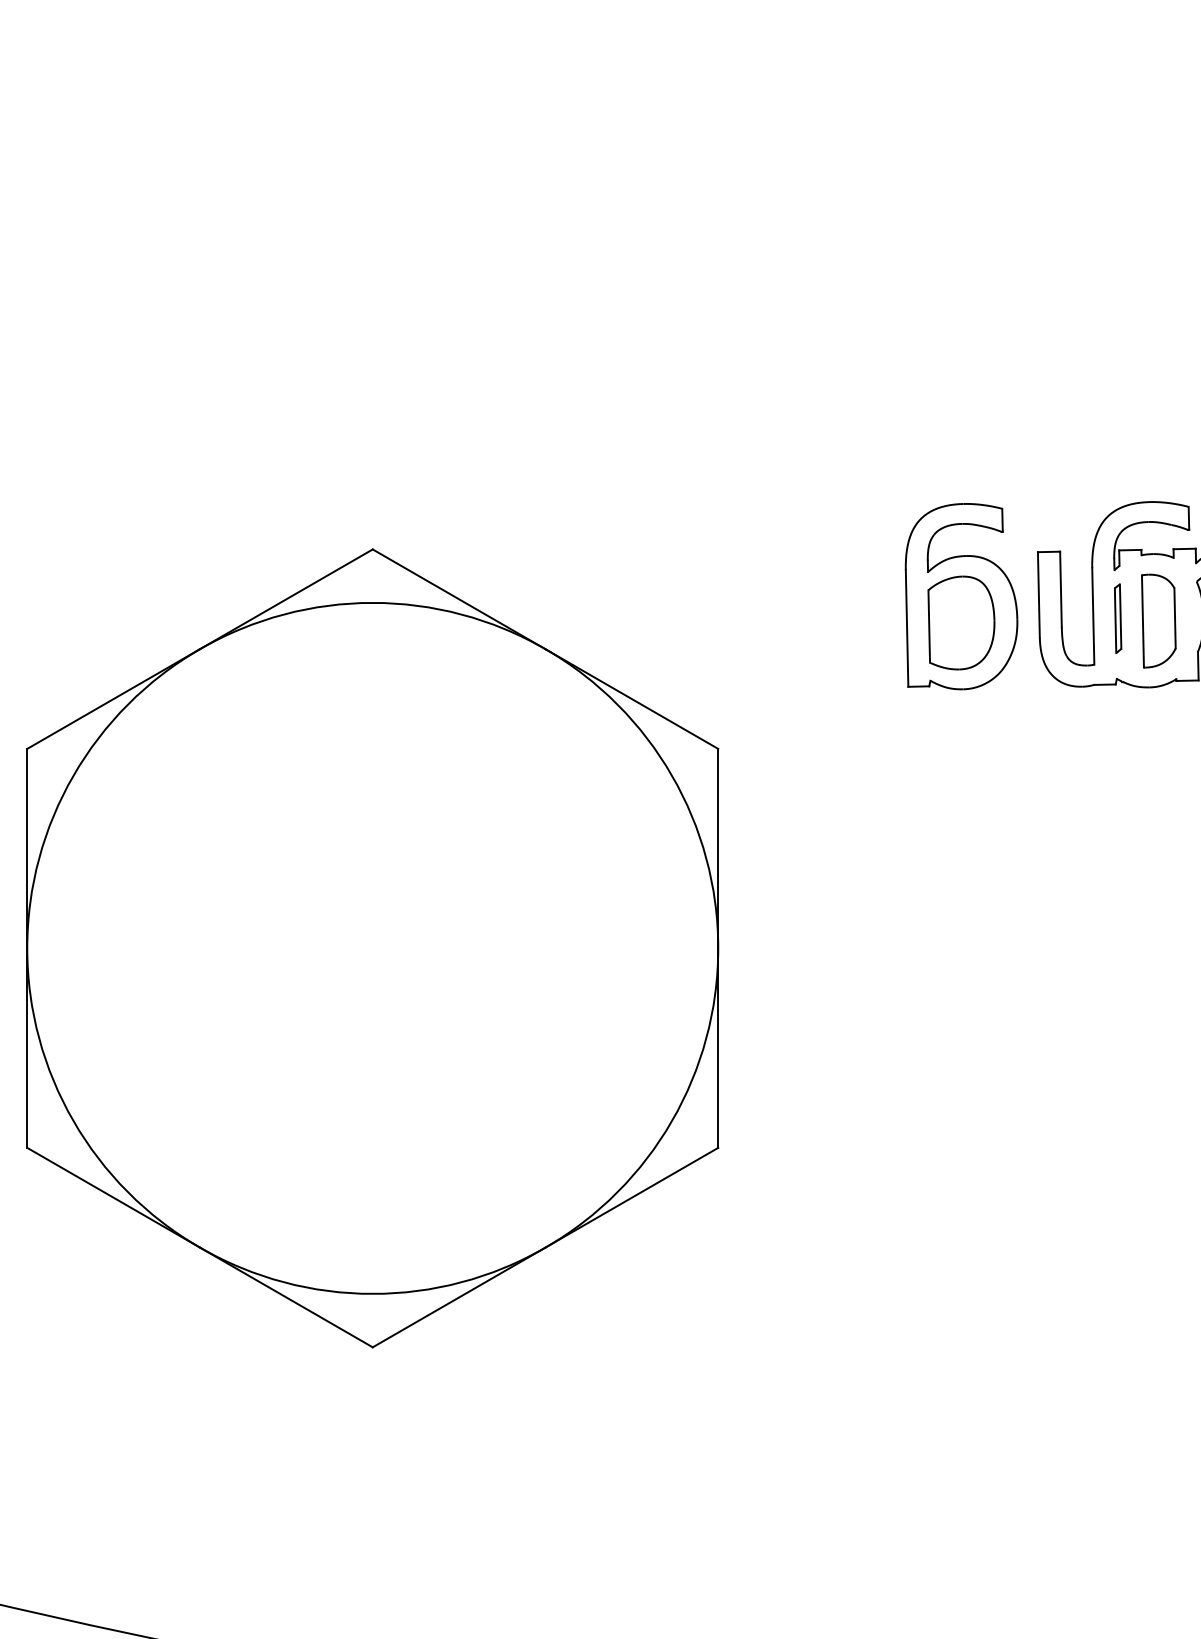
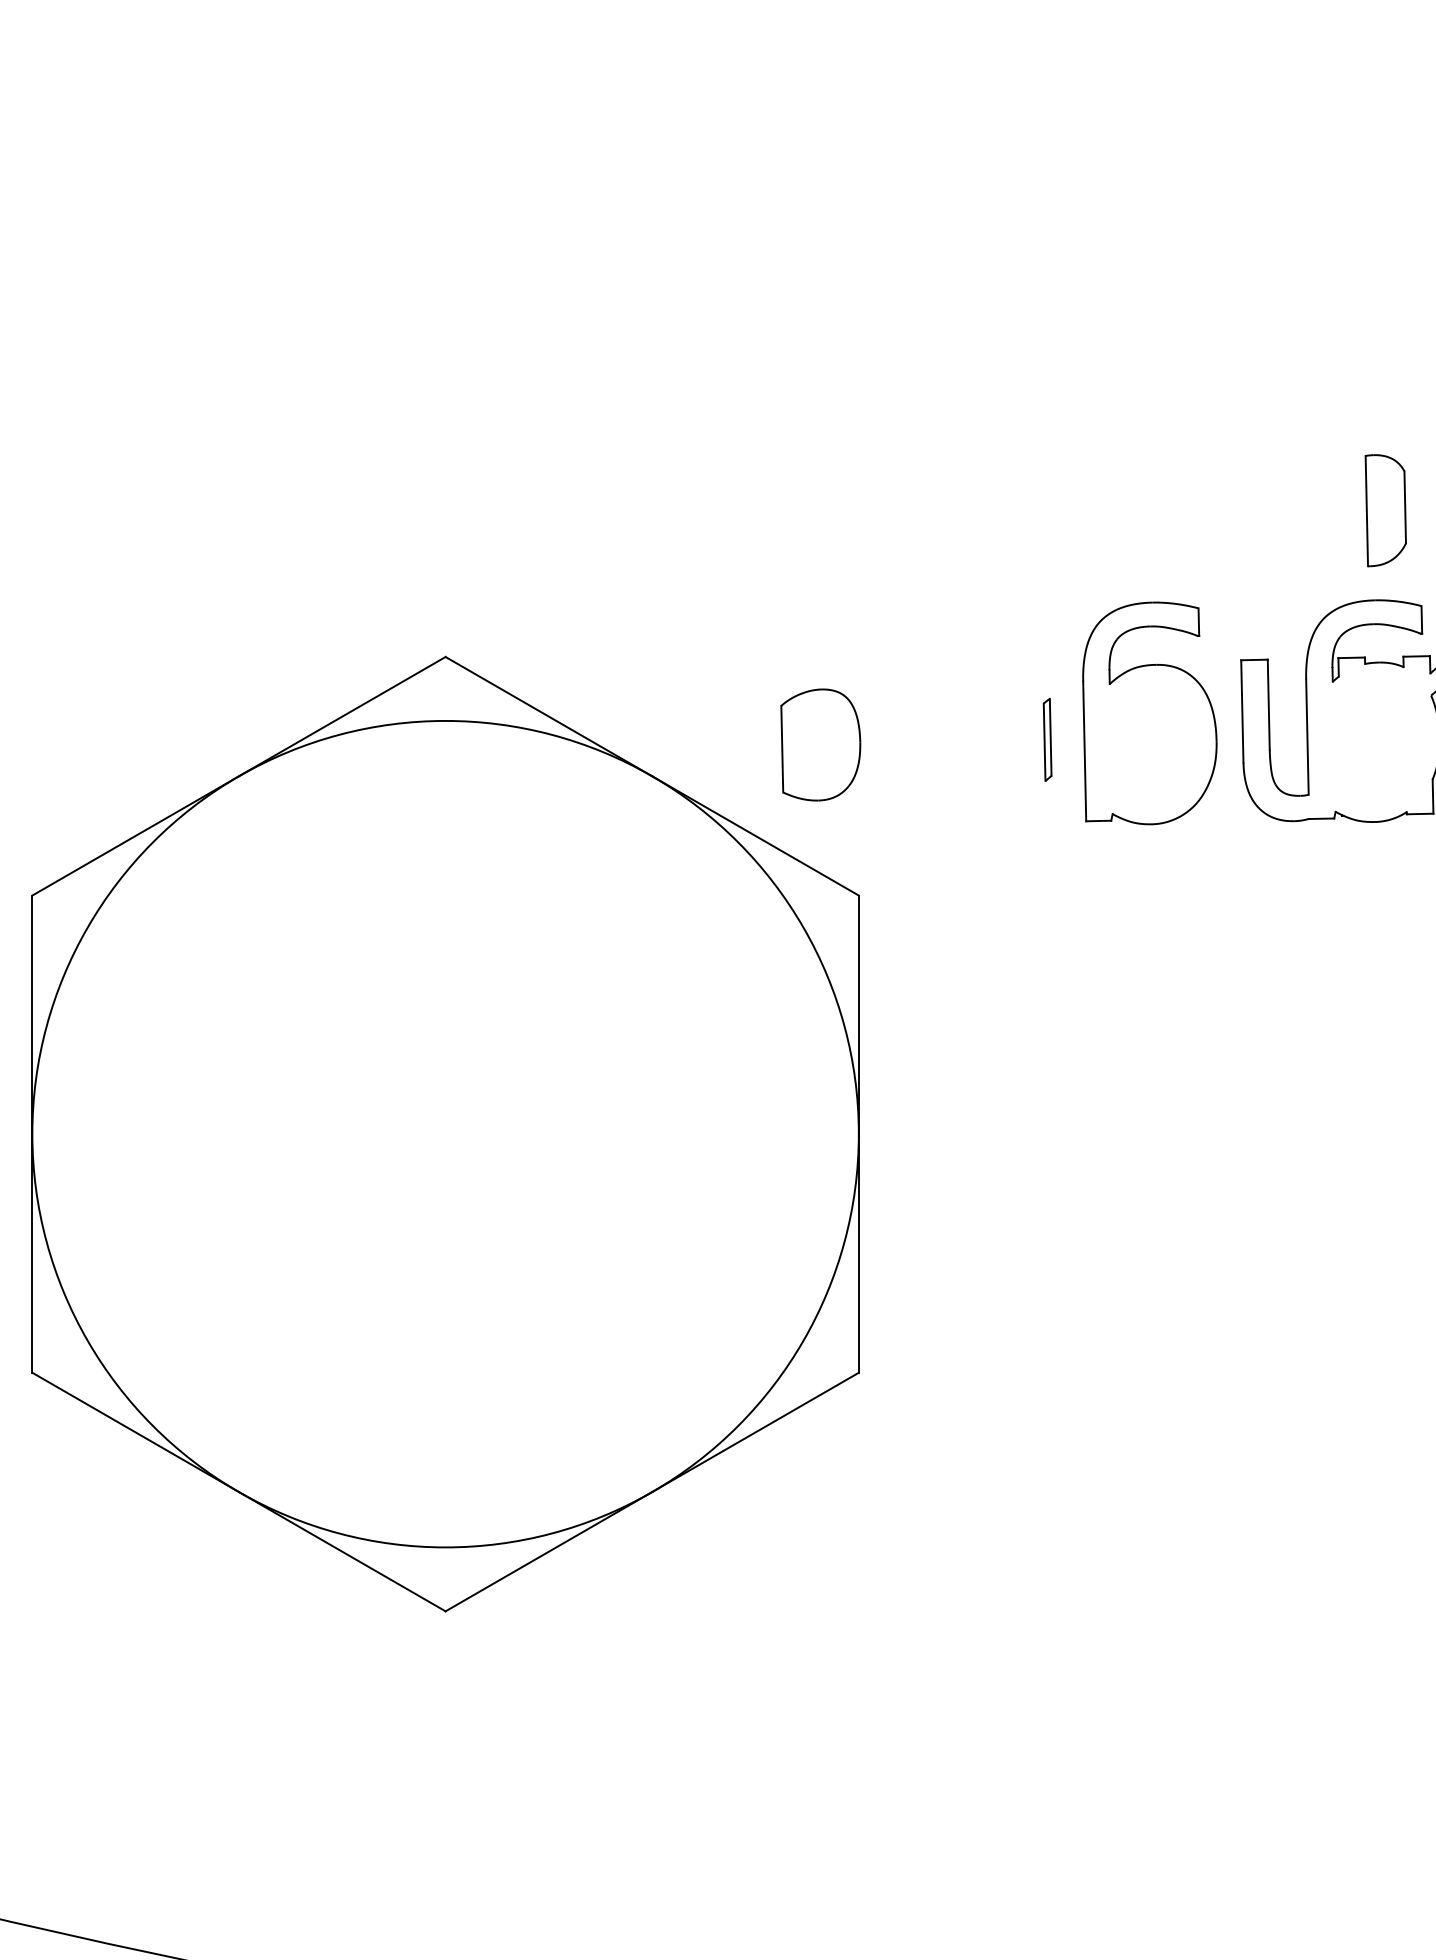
part: (1118, 618) -> (1048, 739), moved
part: (1158, 620) -> (1385, 509), moved
part: (961, 622) -> (820, 744), moved

